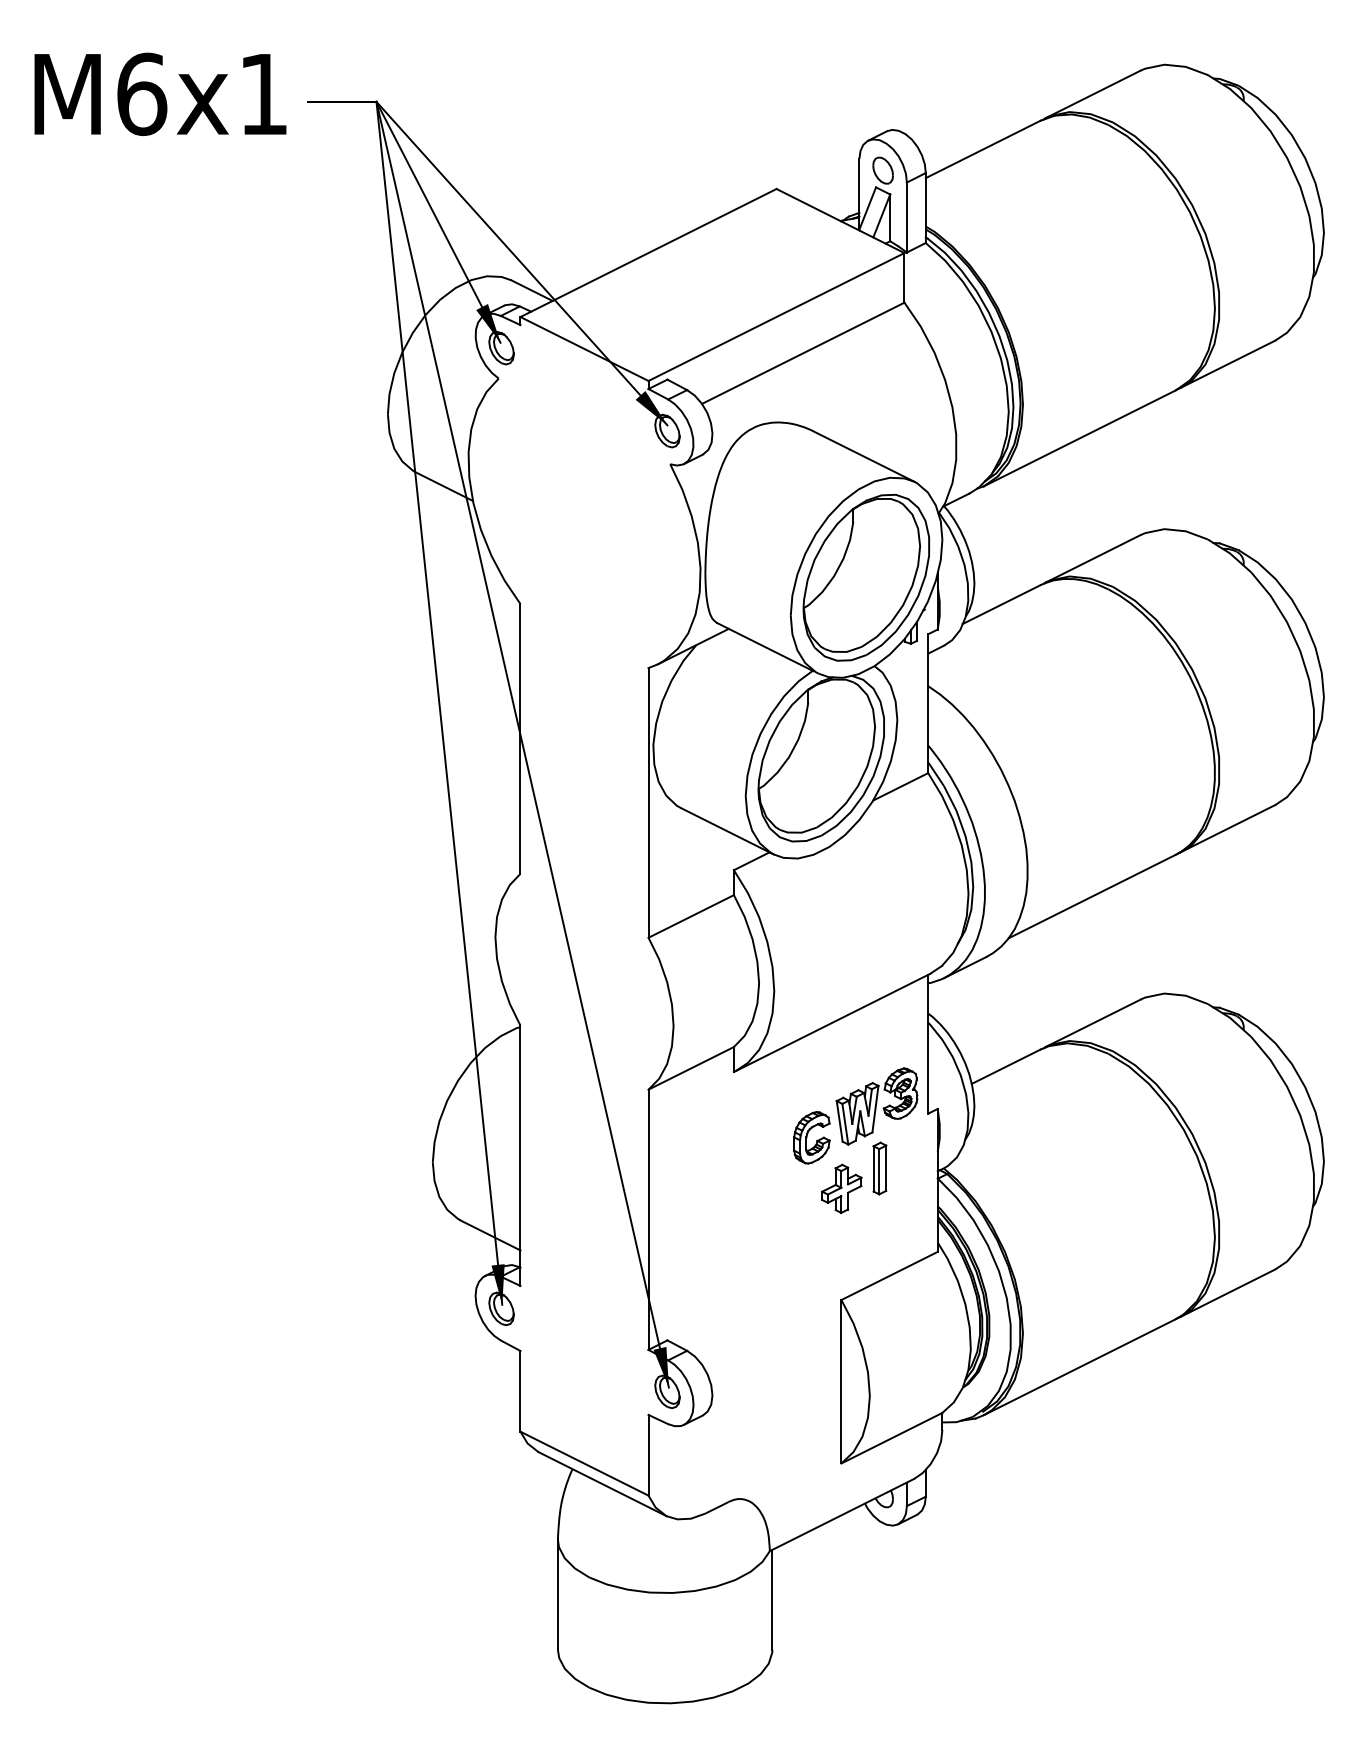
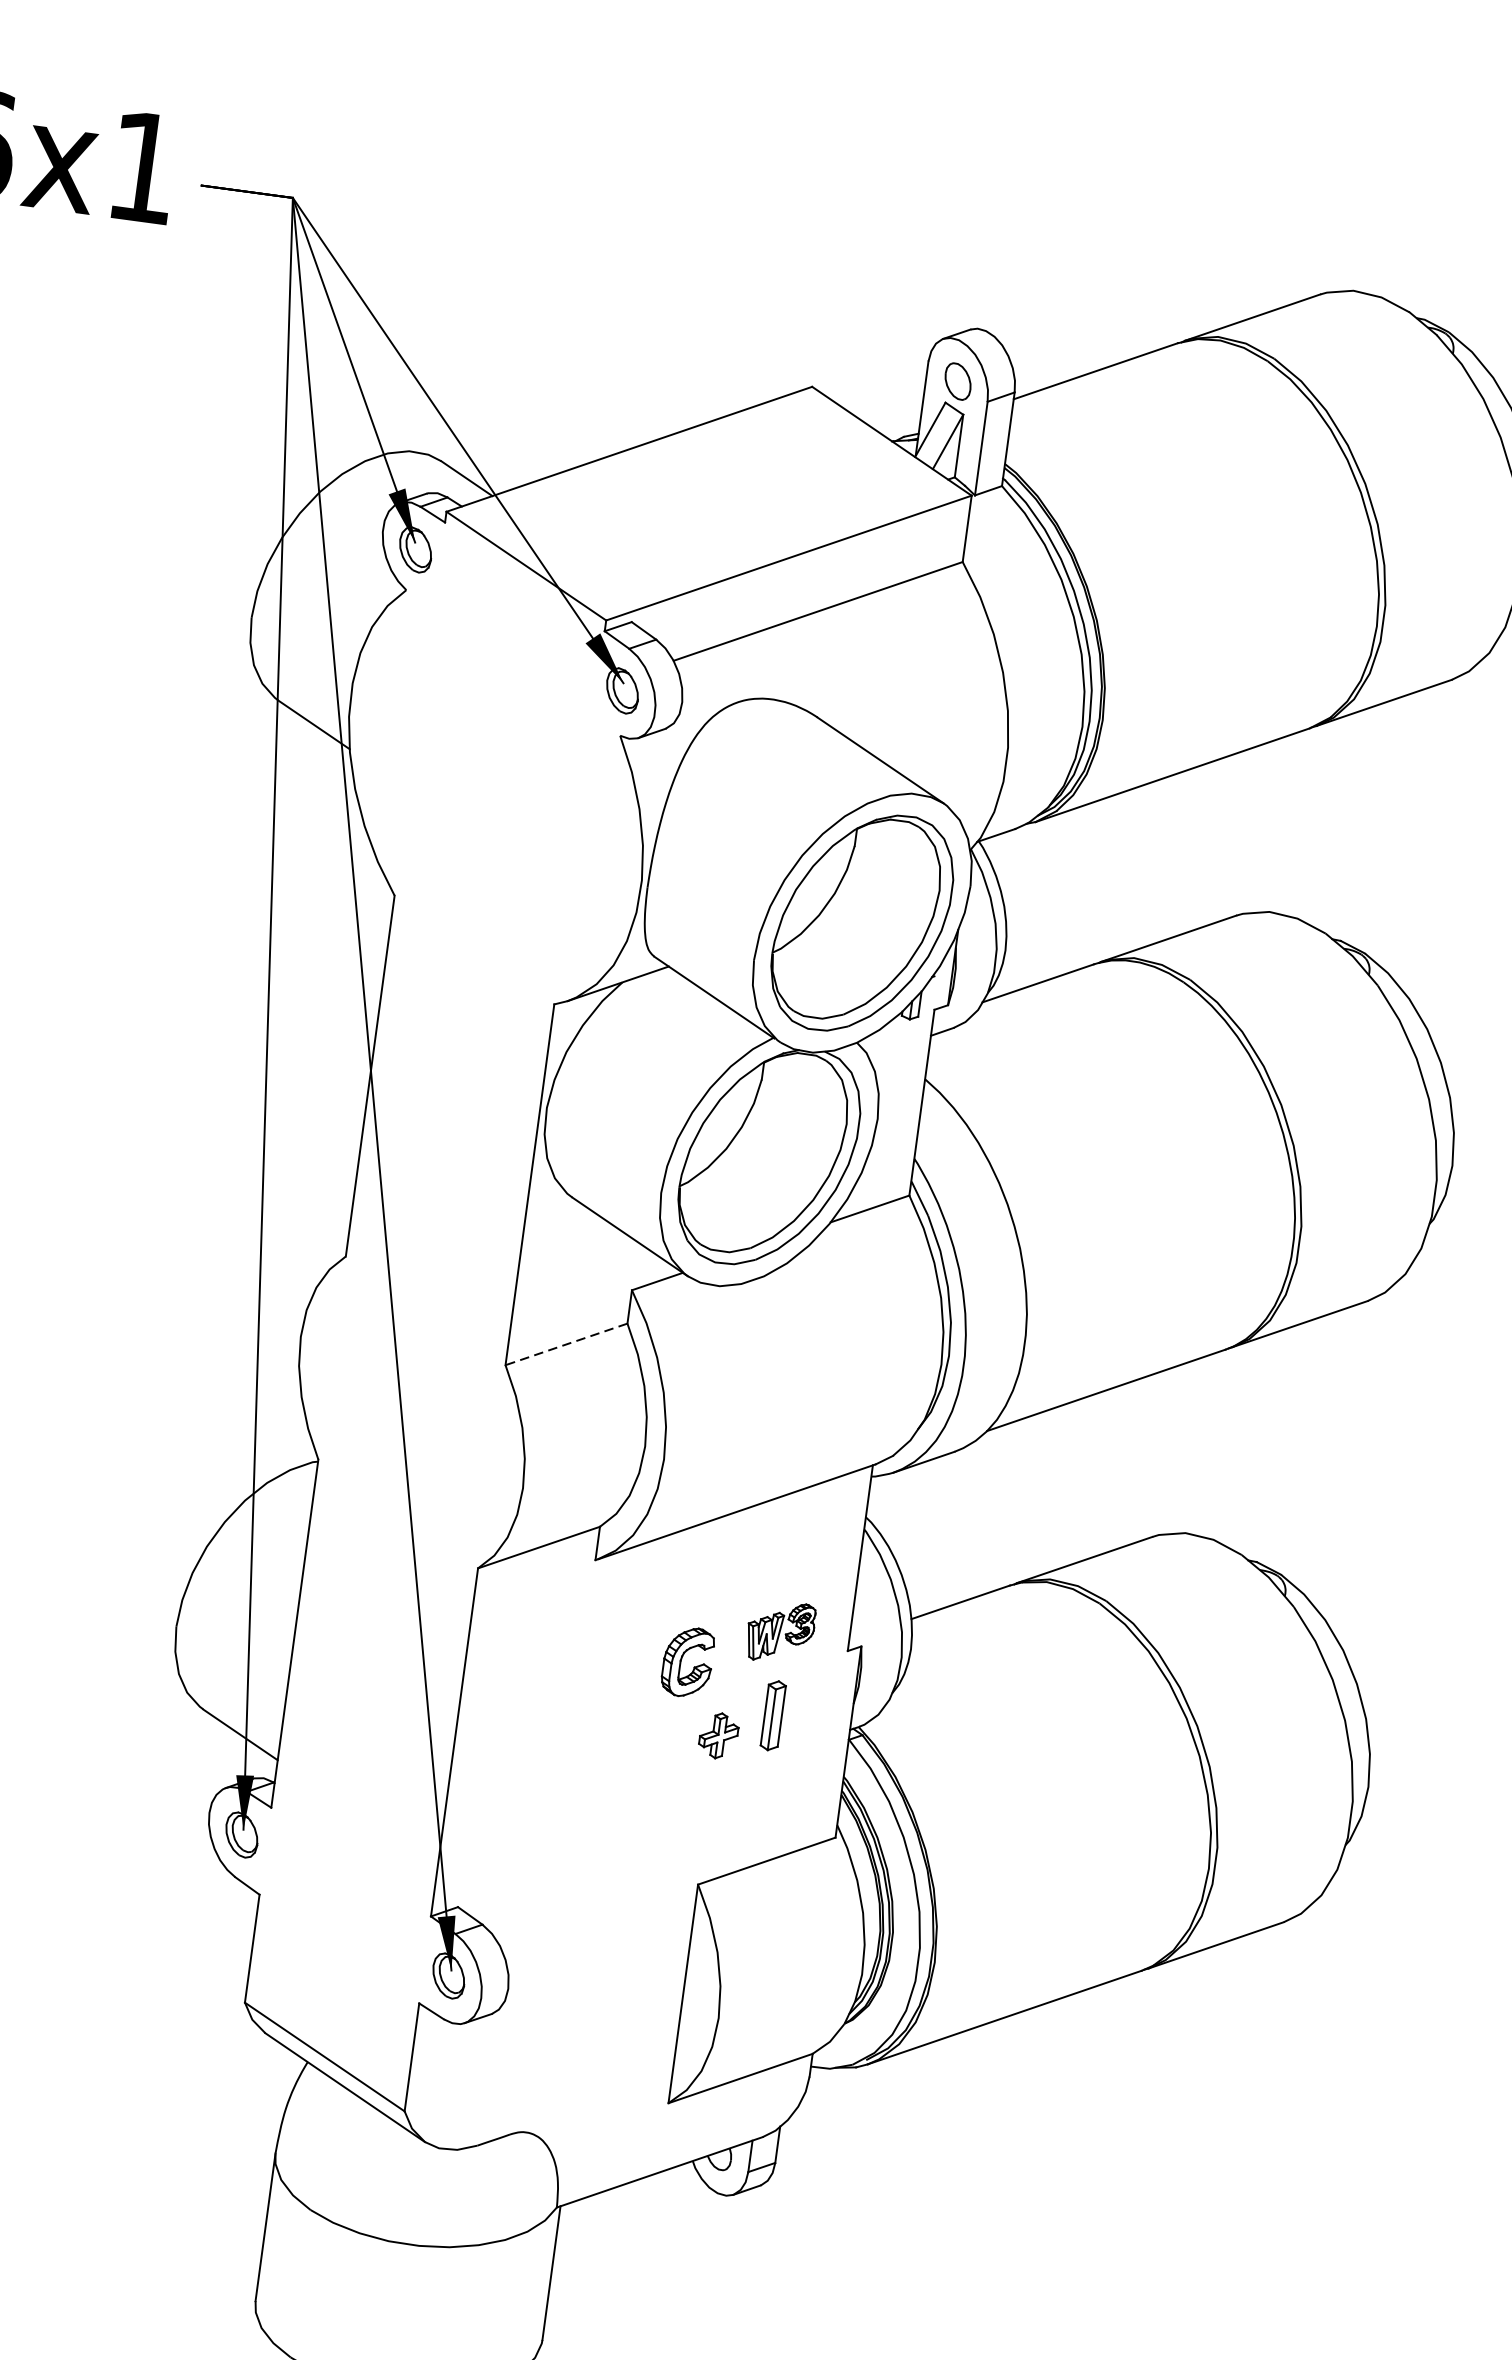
line: (691, 916) -> (566, 1344), solid -> dashed
part: (876, 1106) -> (779, 1632), size x0.6
part: (841, 1188) -> (718, 1735), size x0.7

